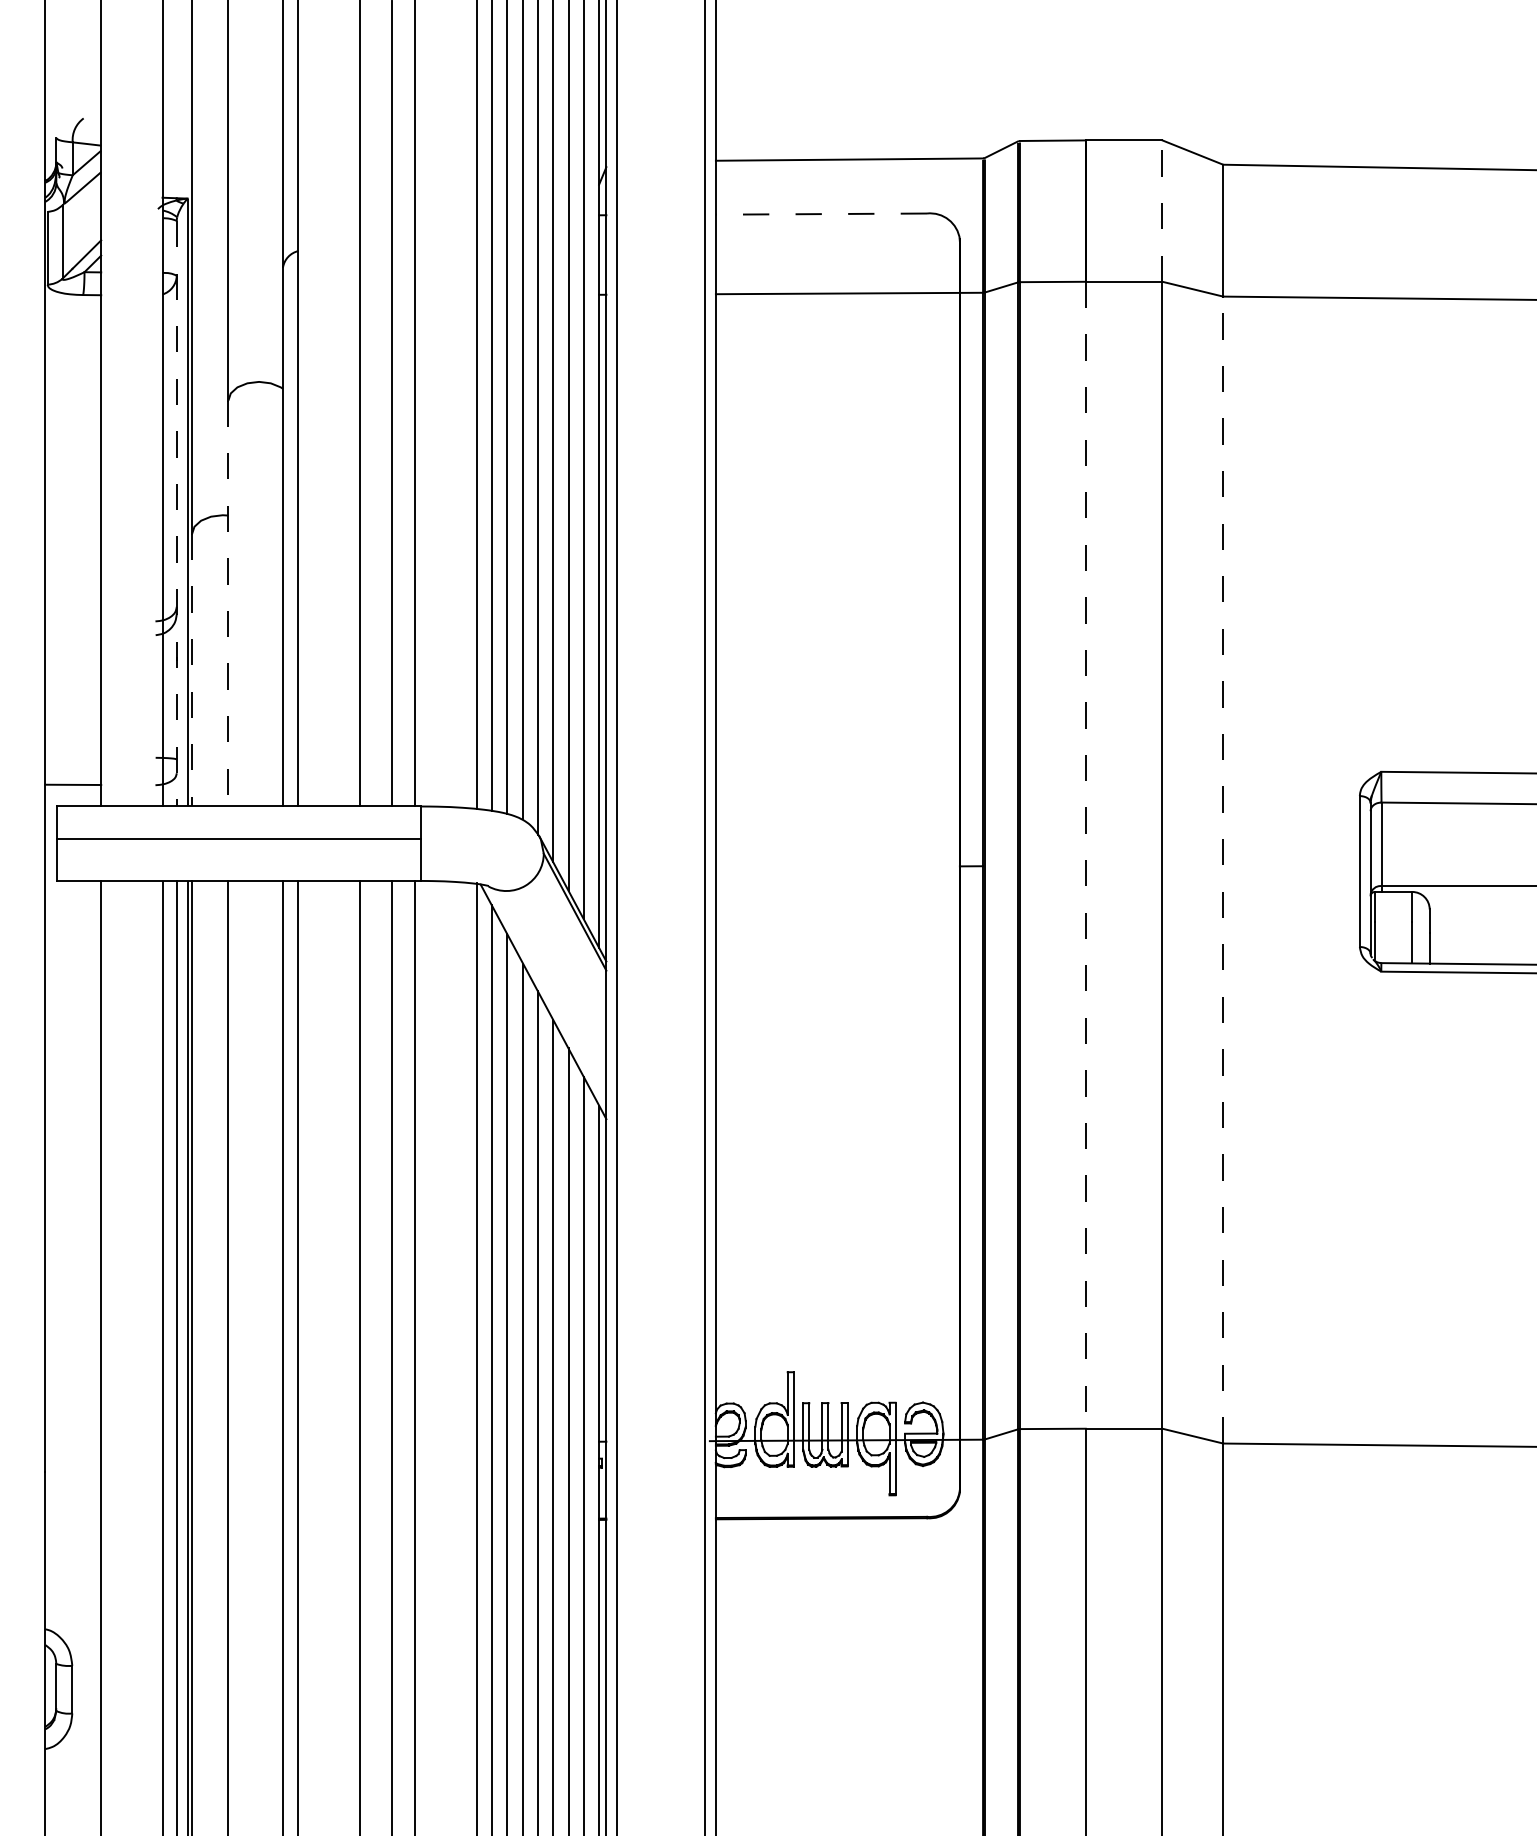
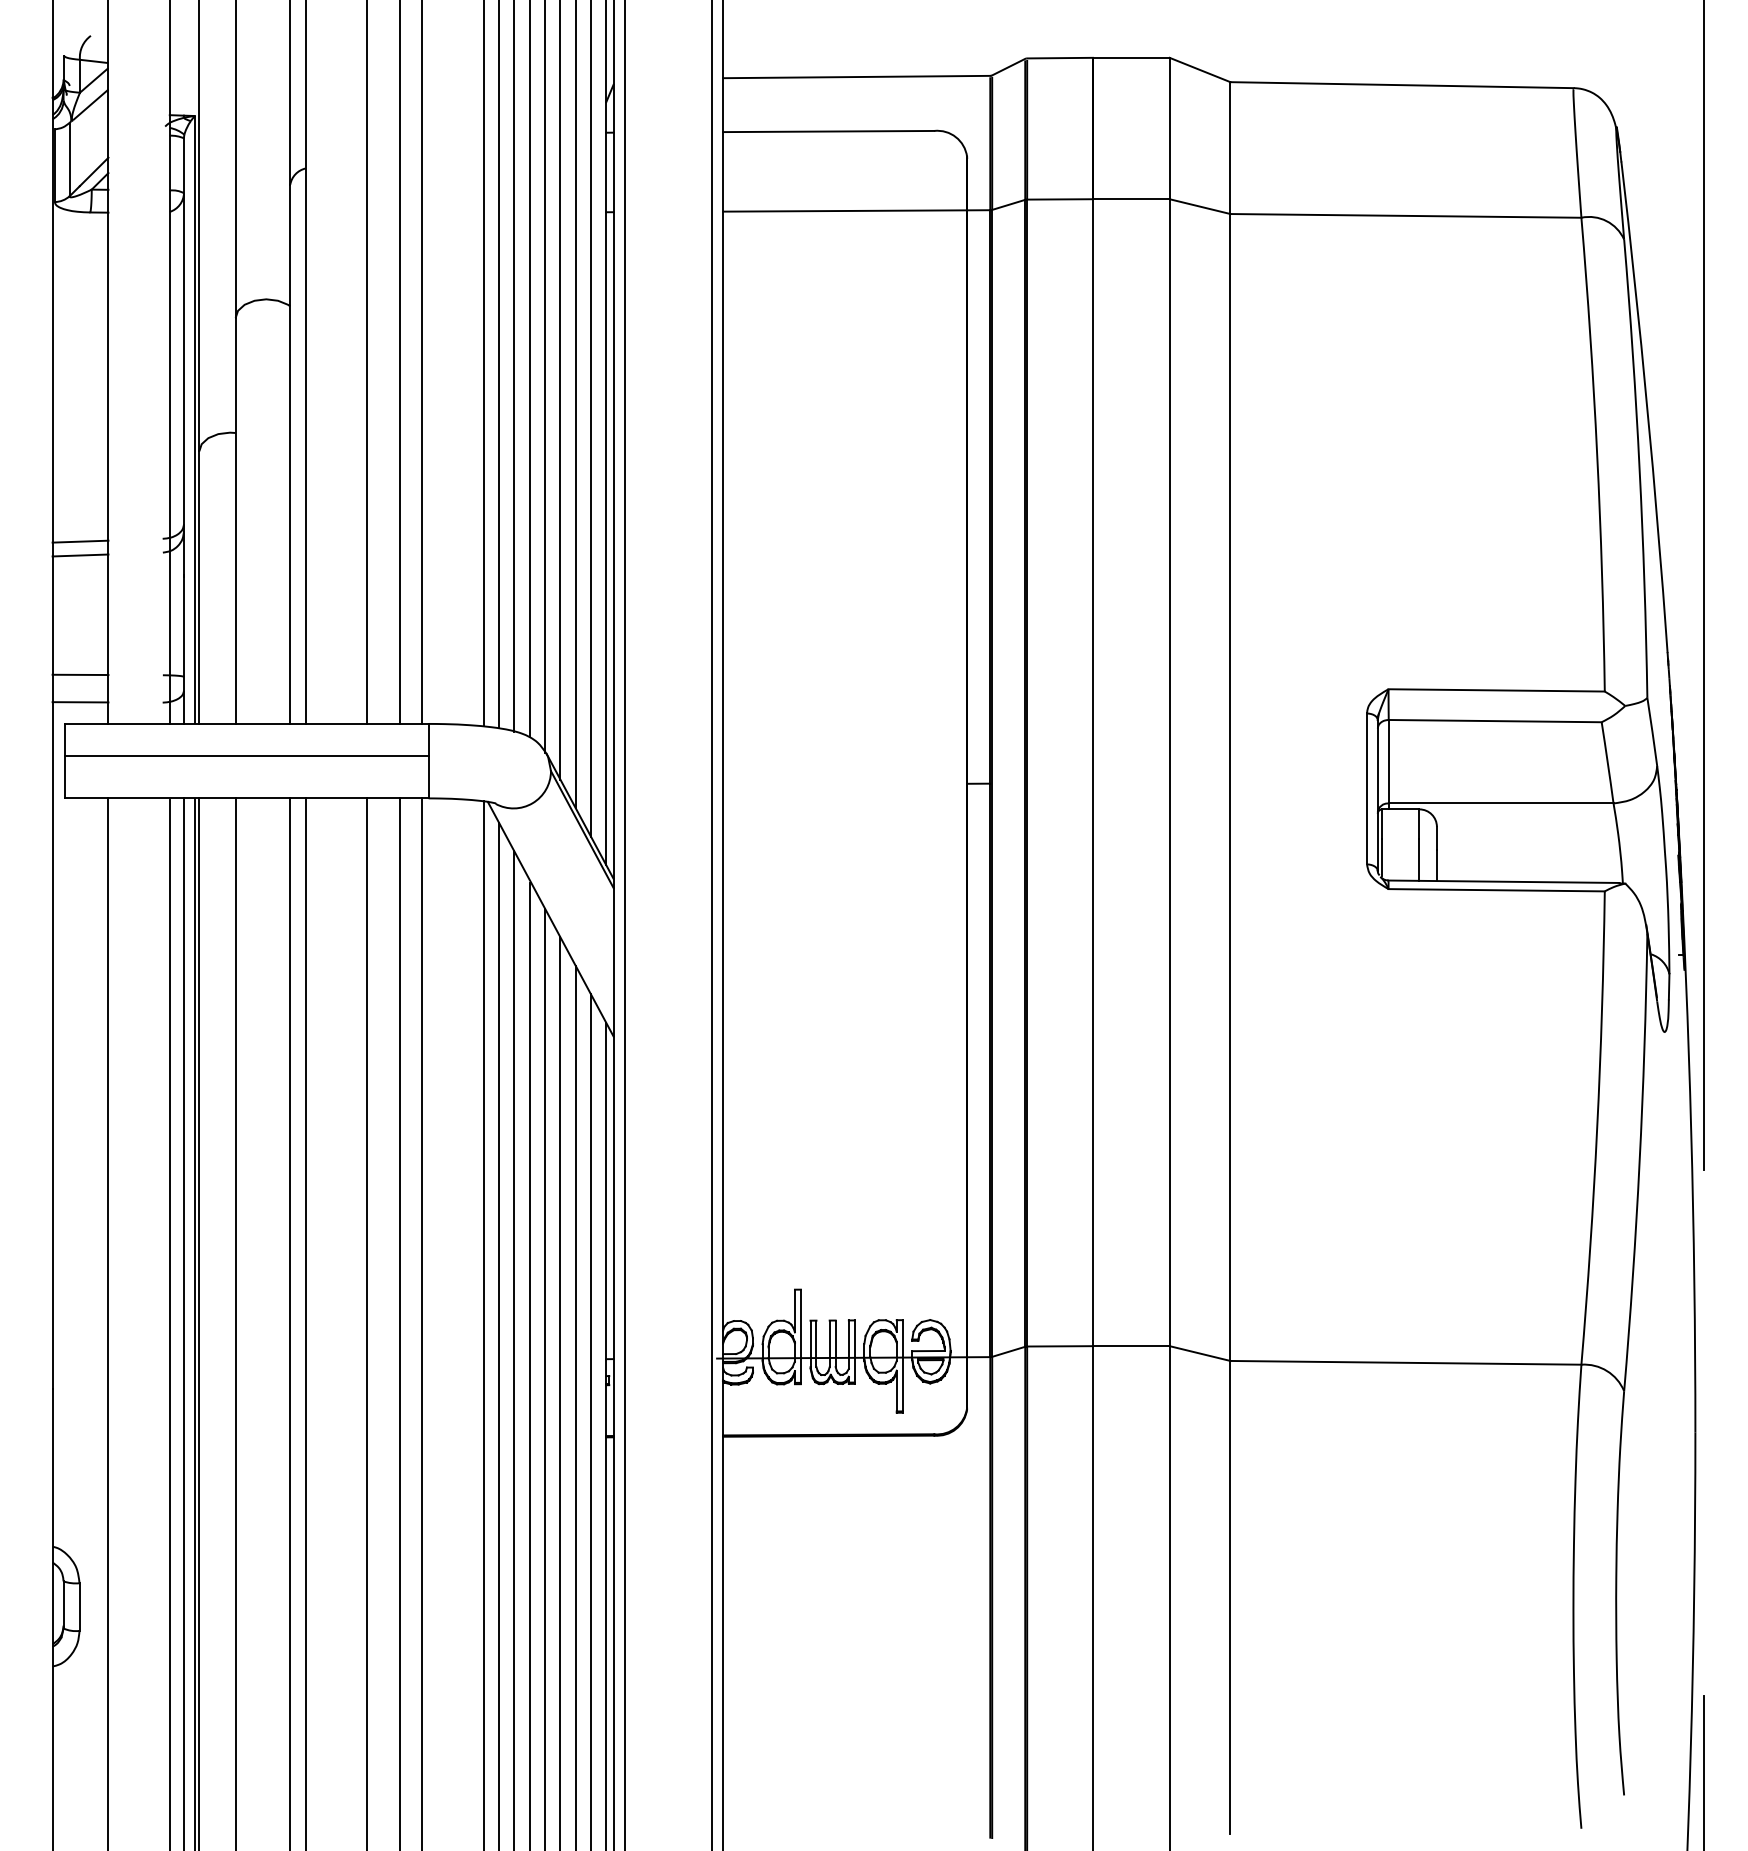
line: (1162, 211) -> (1169, 128), dashed -> solid
line: (821, 214) -> (828, 131), dashed -> solid
line: (177, 514) -> (184, 431), dashed -> solid
line: (228, 603) -> (235, 520), dashed -> solid
line: (73, 624) -> (80, 541), added
line: (73, 638) -> (80, 555), added
line: (192, 671) -> (199, 588), dashed -> solid
line: (73, 757) -> (80, 674), added
line: (1086, 856) -> (1093, 773), dashed -> solid
line: (1223, 870) -> (1230, 787), dashed -> solid

